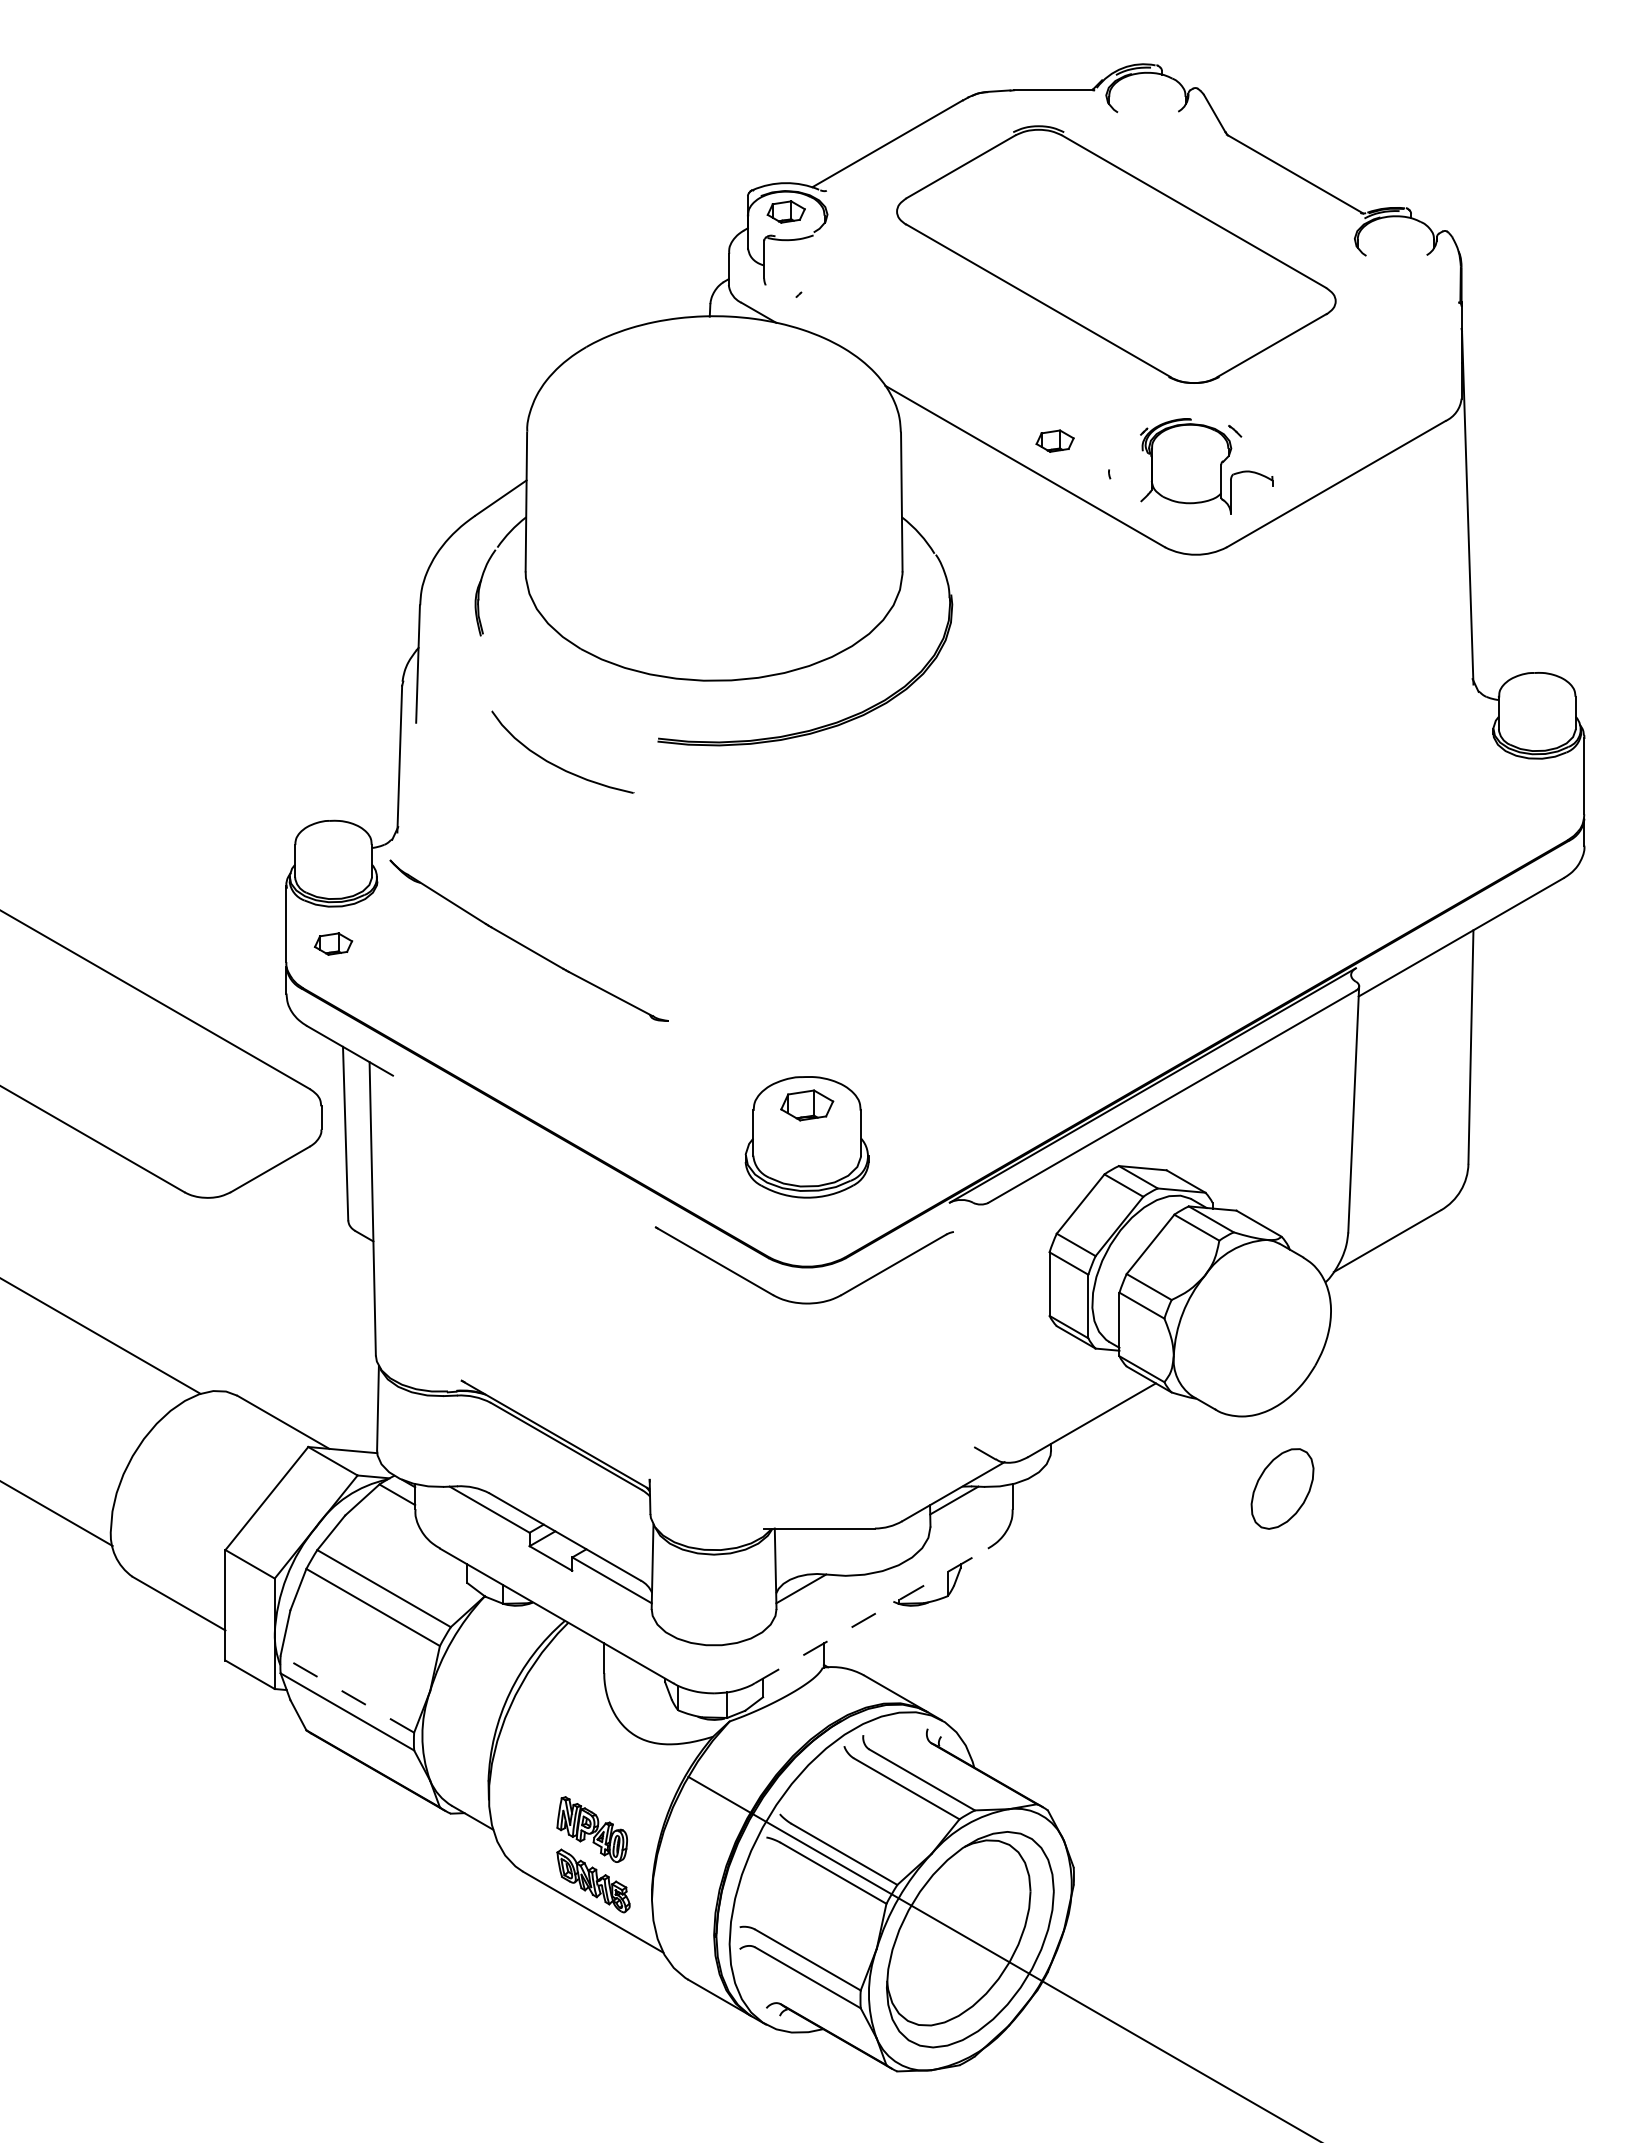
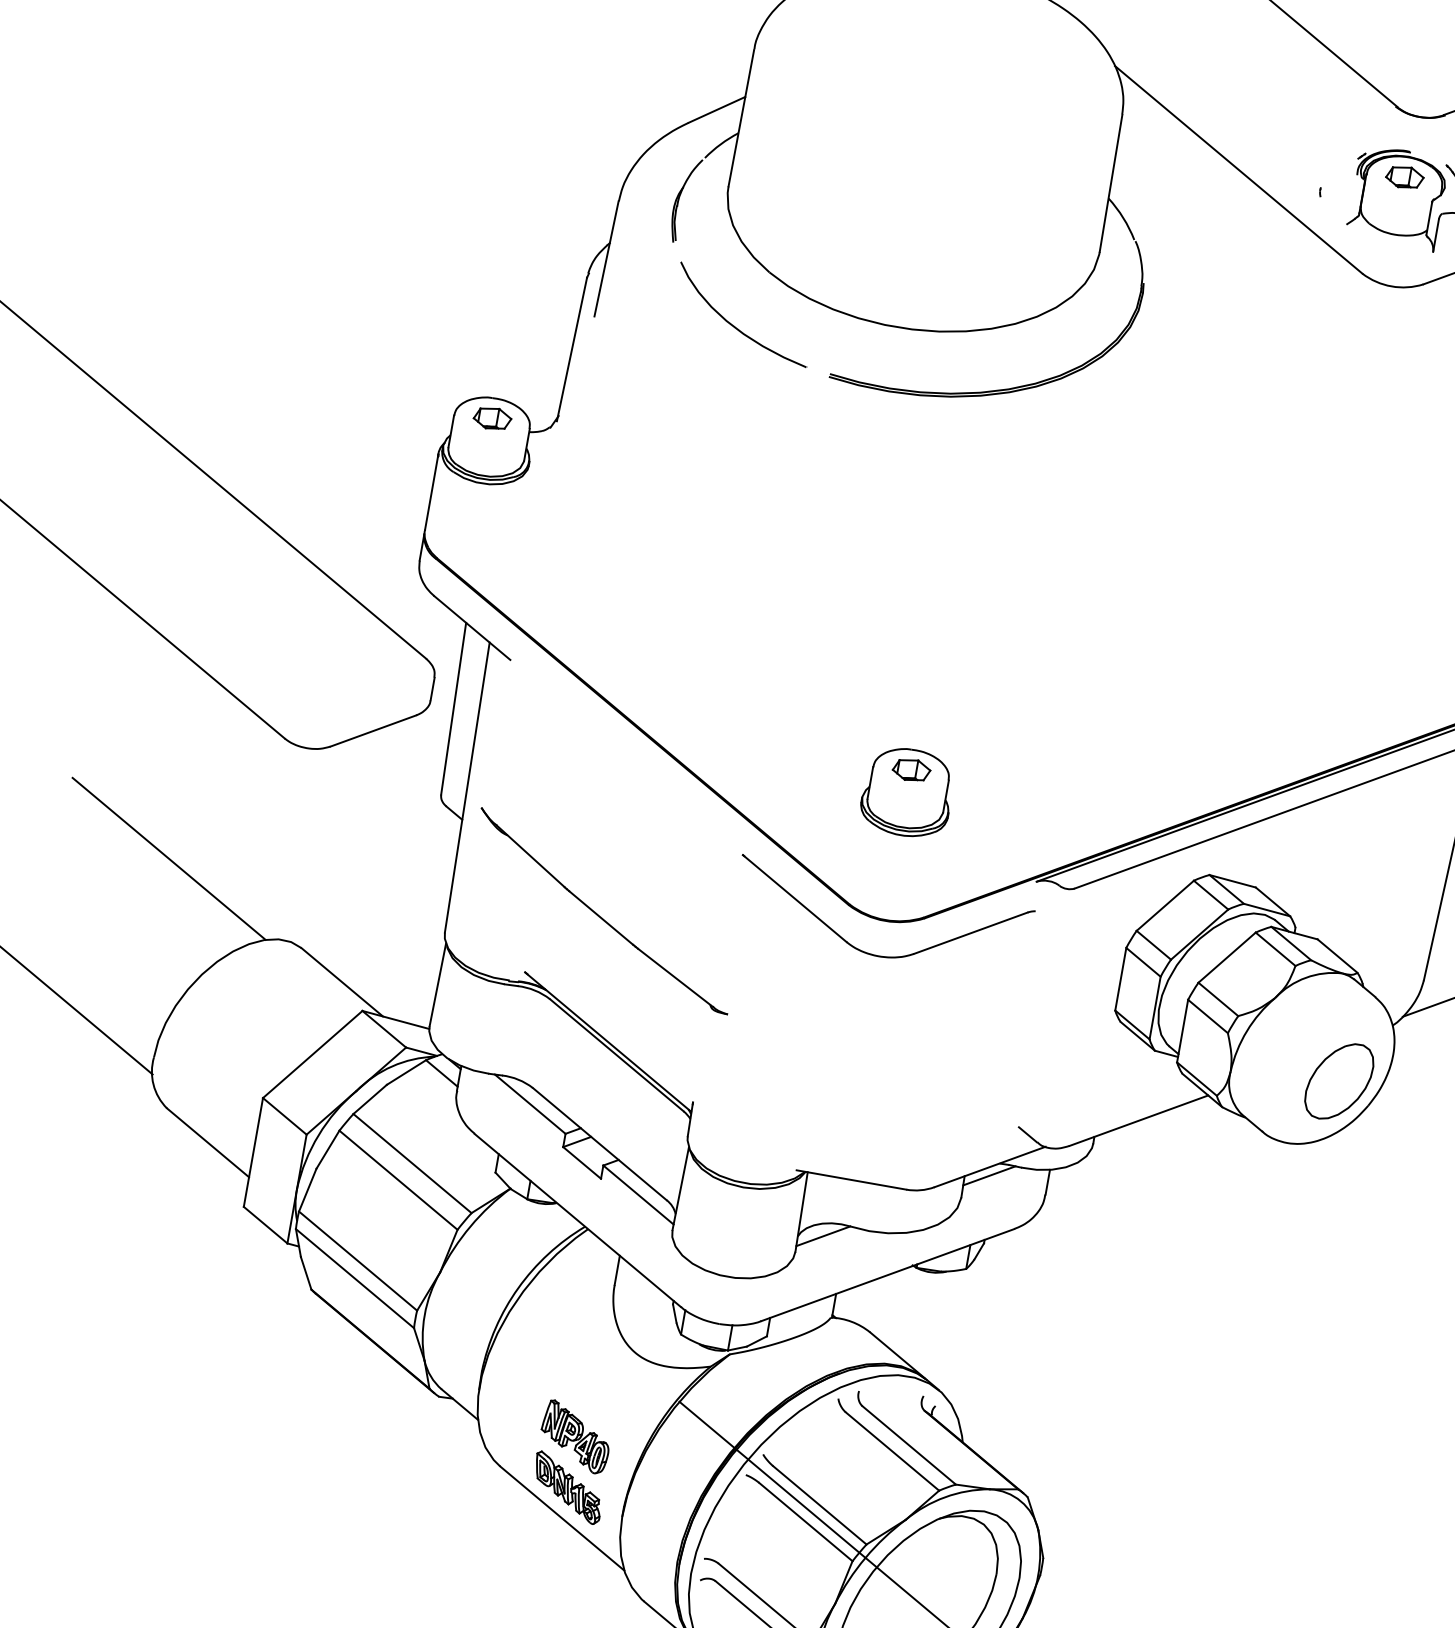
part: (1054, 440) -> (1404, 176), moved
part: (555, 764) -> (734, 325), moved
part: (528, 940) -> (603, 910), moved
part: (333, 943) -> (492, 418), moved
part: (807, 1137) -> (907, 792), size x0.71
part: (1282, 1488) -> (1339, 1081), moved
line: (871, 1615) -> (887, 1274), dashed -> solid
line: (346, 1693) -> (357, 1260), dashed -> solid

